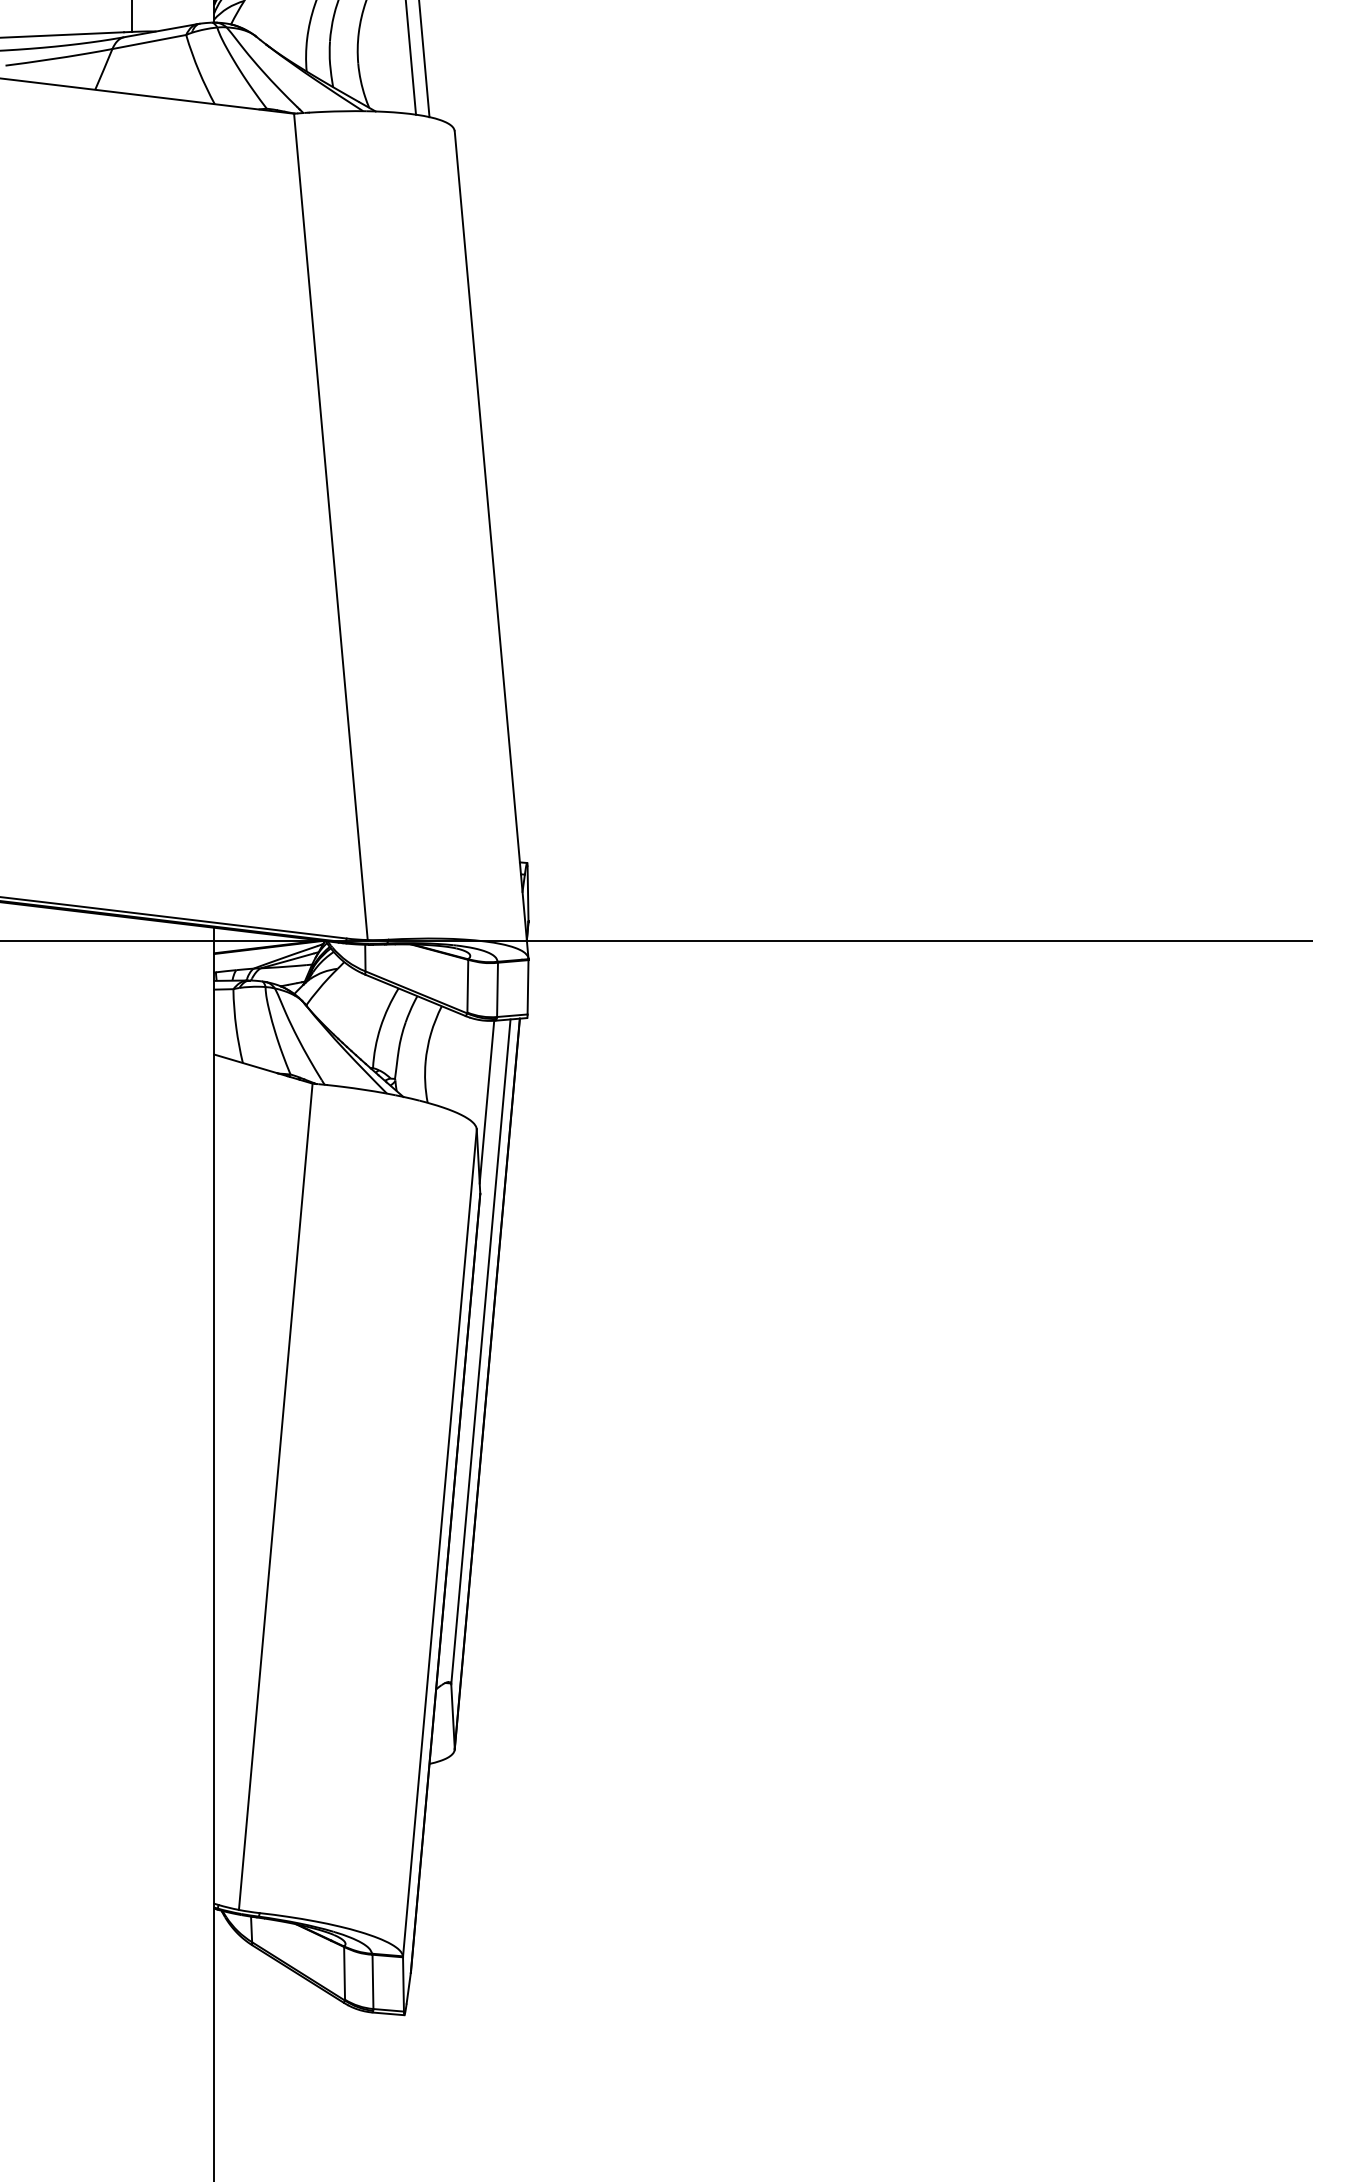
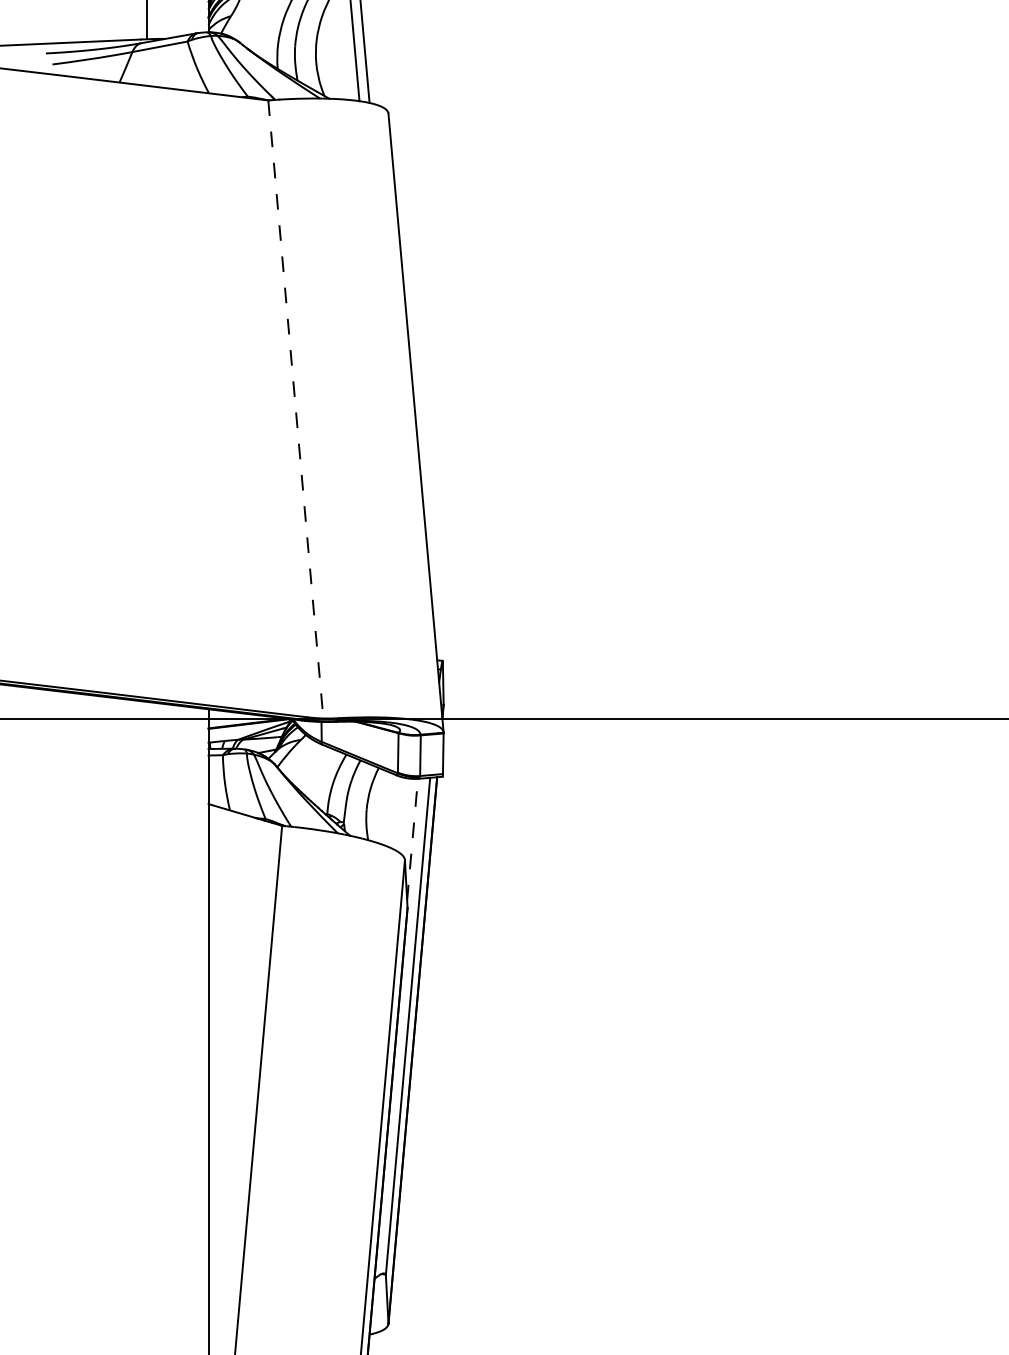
line: (330, 526) -> (295, 409), solid -> dashed
line: (486, 1102) -> (412, 839), solid -> dashed

